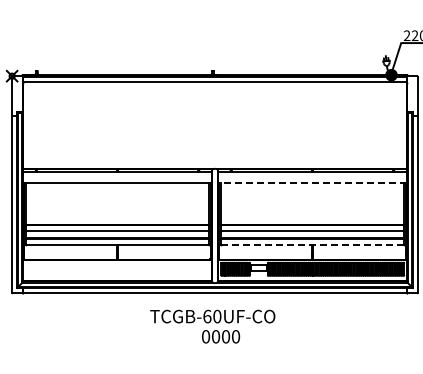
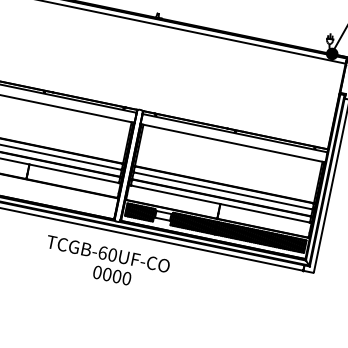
line: (311, 182) -> (232, 142), dashed -> solid
line: (311, 244) -> (219, 203), dashed -> solid

